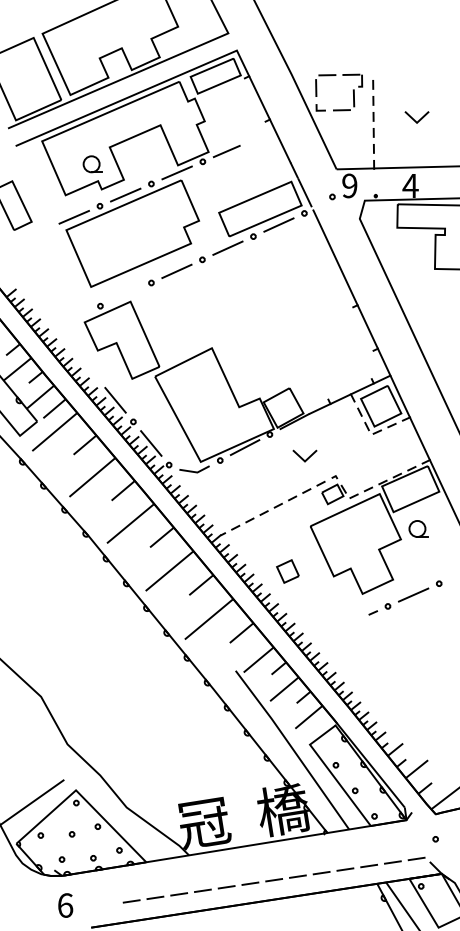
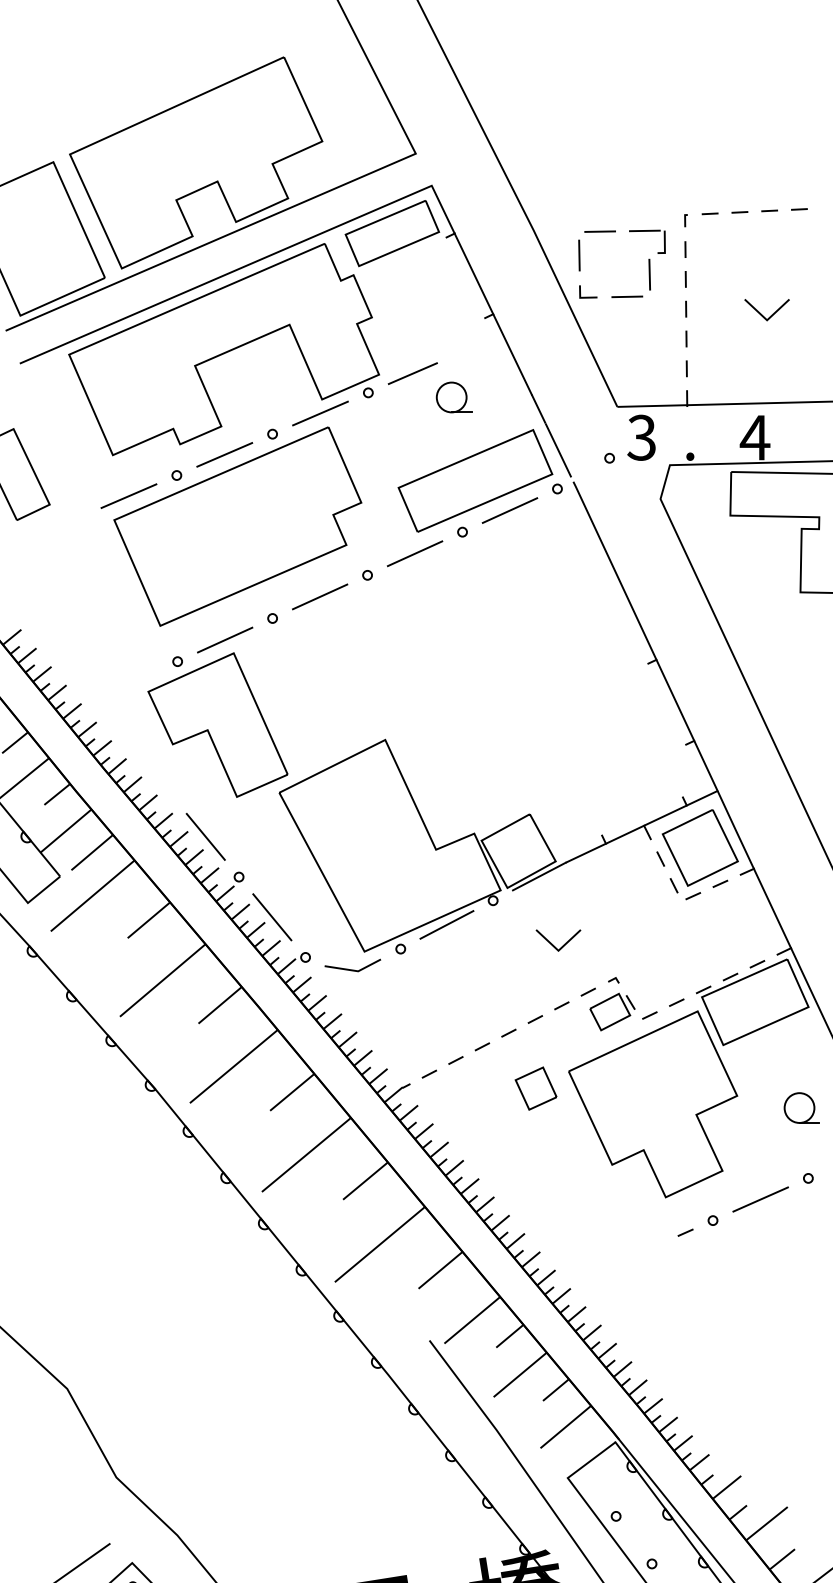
part: (405, 67) -> (745, 217), added
part: (92, 164) -> (453, 397), moved
text: (349, 185) -> (641, 436), 9 -> 3
line: (125, 294) -> (224, 639), added
part: (418, 528) -> (801, 1107), moved
part: (287, 571) -> (535, 1088), moved

